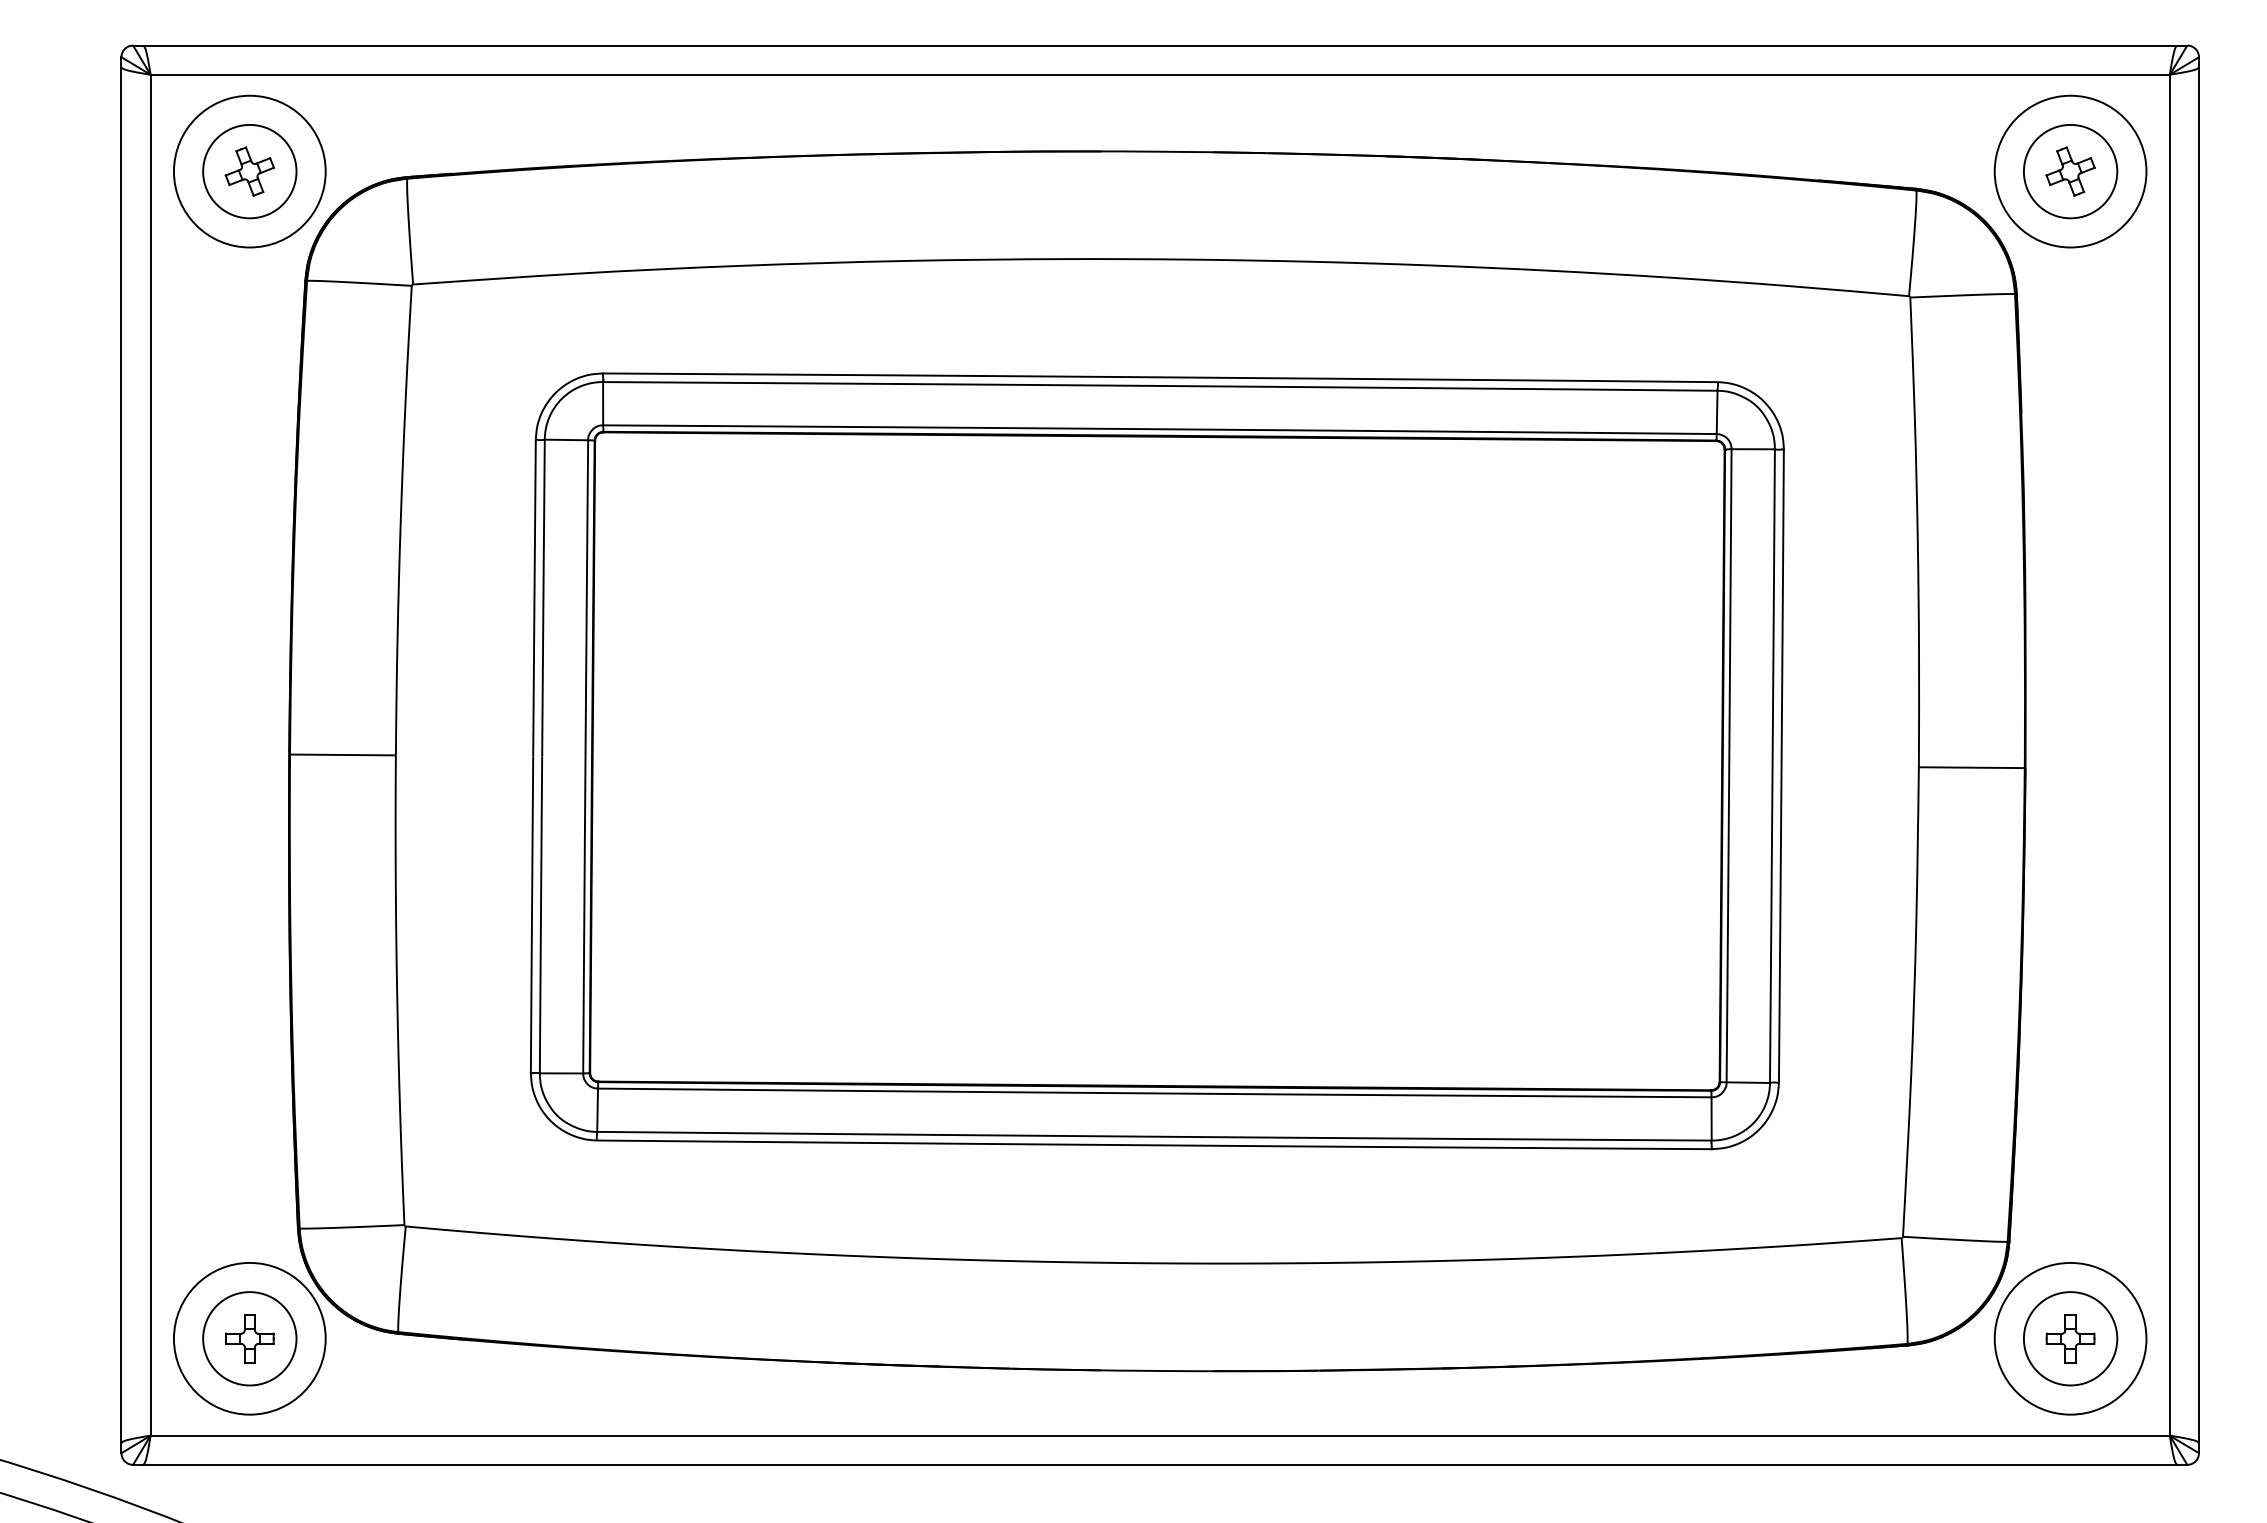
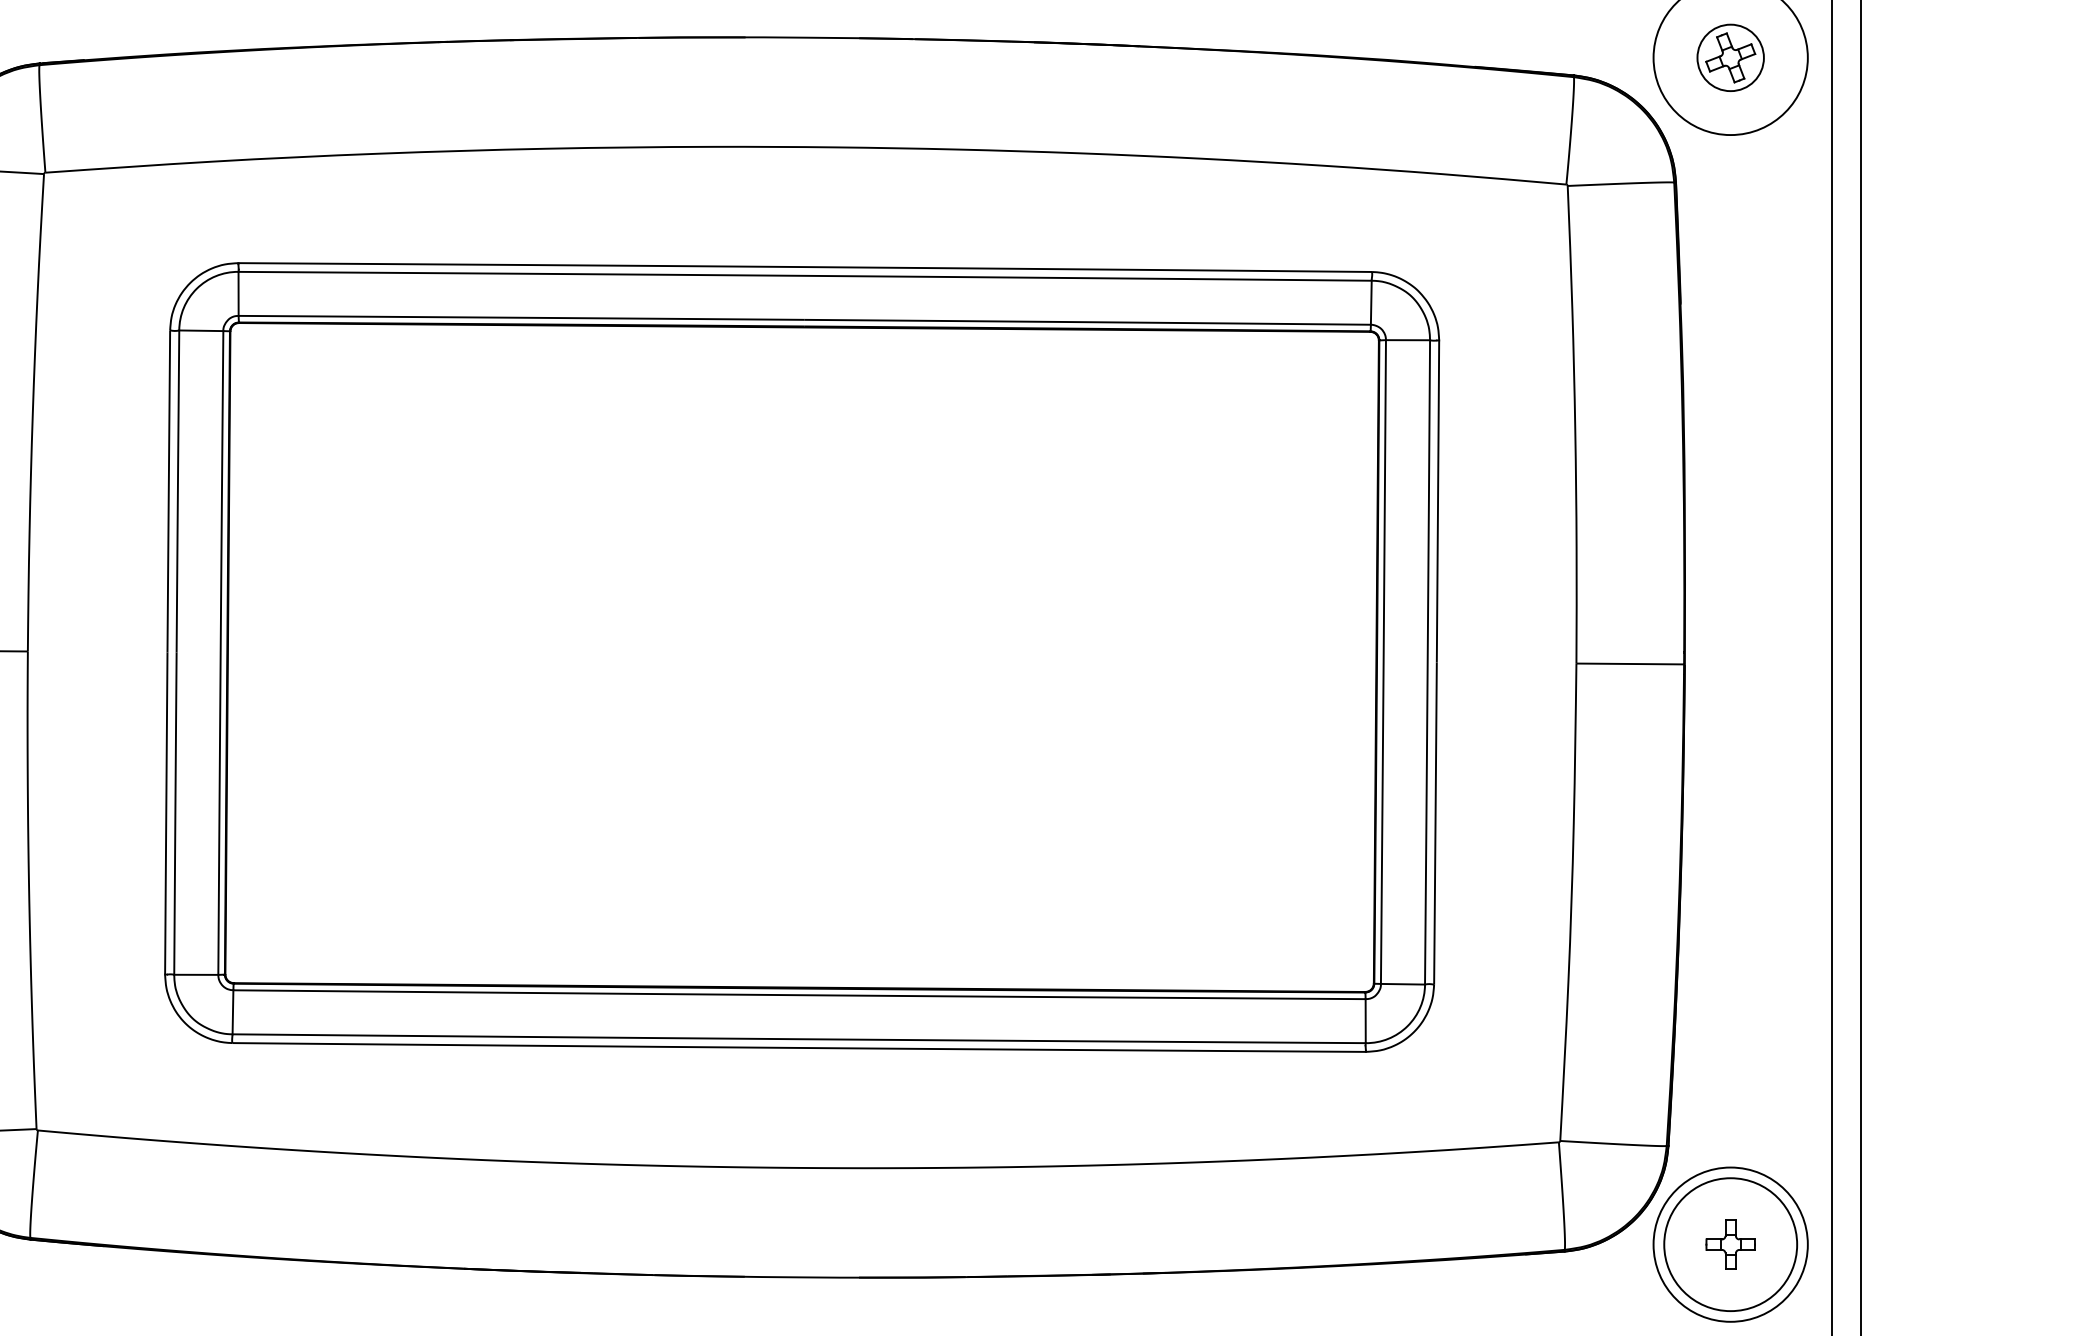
circle: (2070, 171) -> (1730, 57), size x0.7
circle: (2070, 1338) -> (1730, 1244), size x1.4

